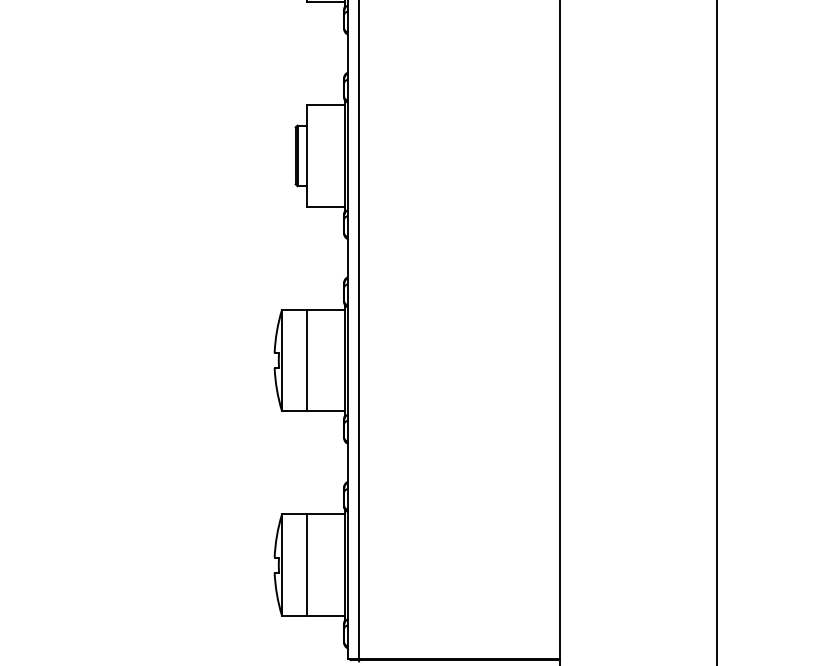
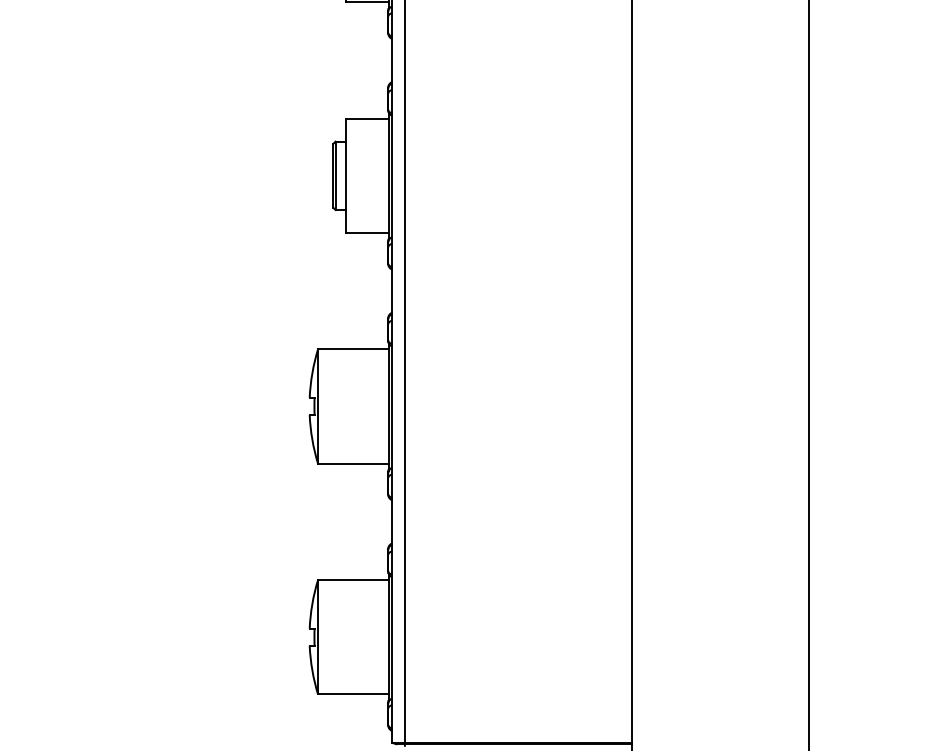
line: (307, 360) -> (346, 406), removed
line: (307, 564) -> (346, 636), removed

